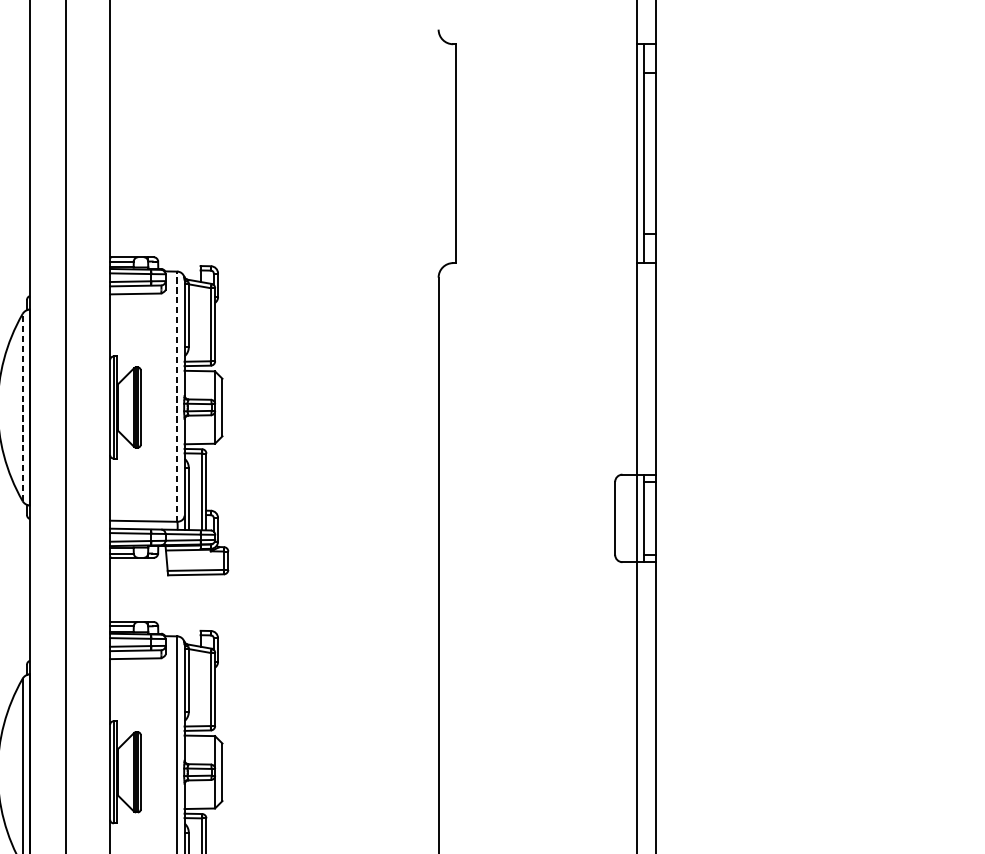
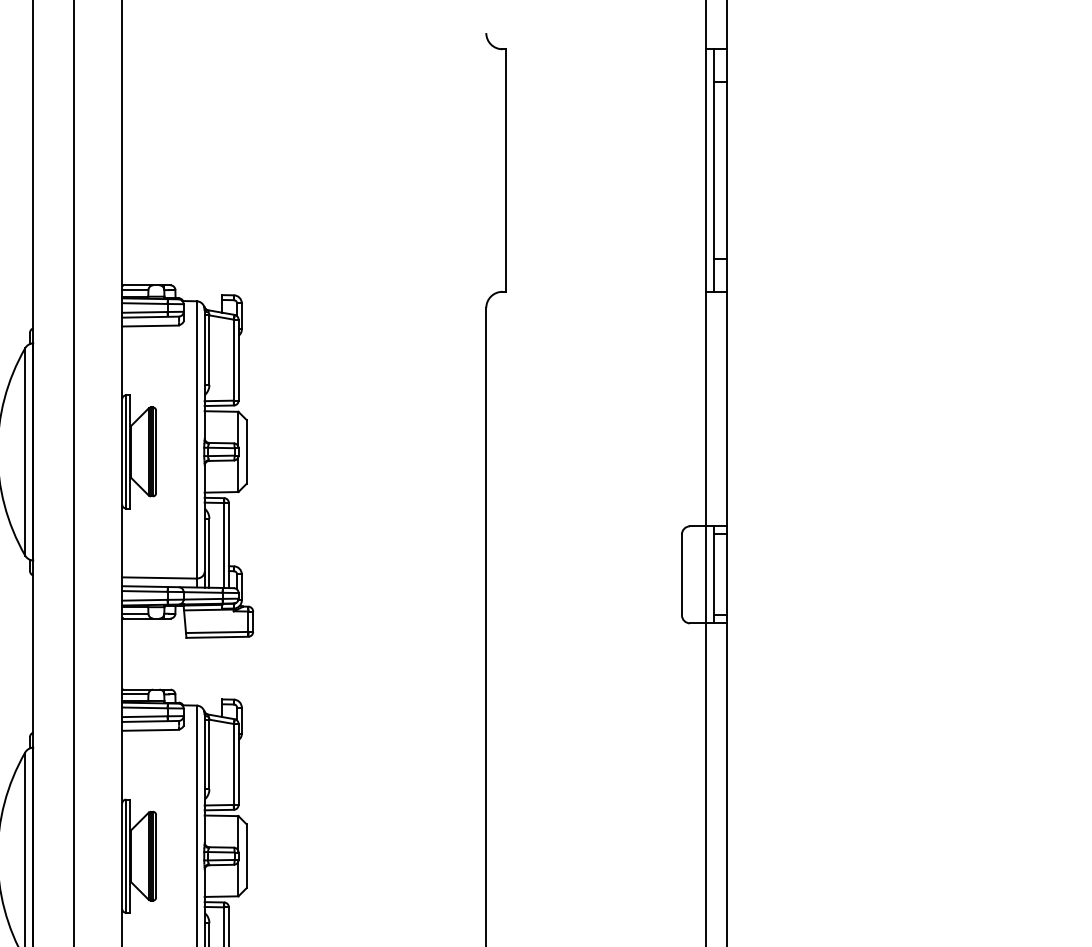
line: (177, 396) -> (196, 439), dashed -> solid
line: (22, 407) -> (25, 451), dashed -> solid

